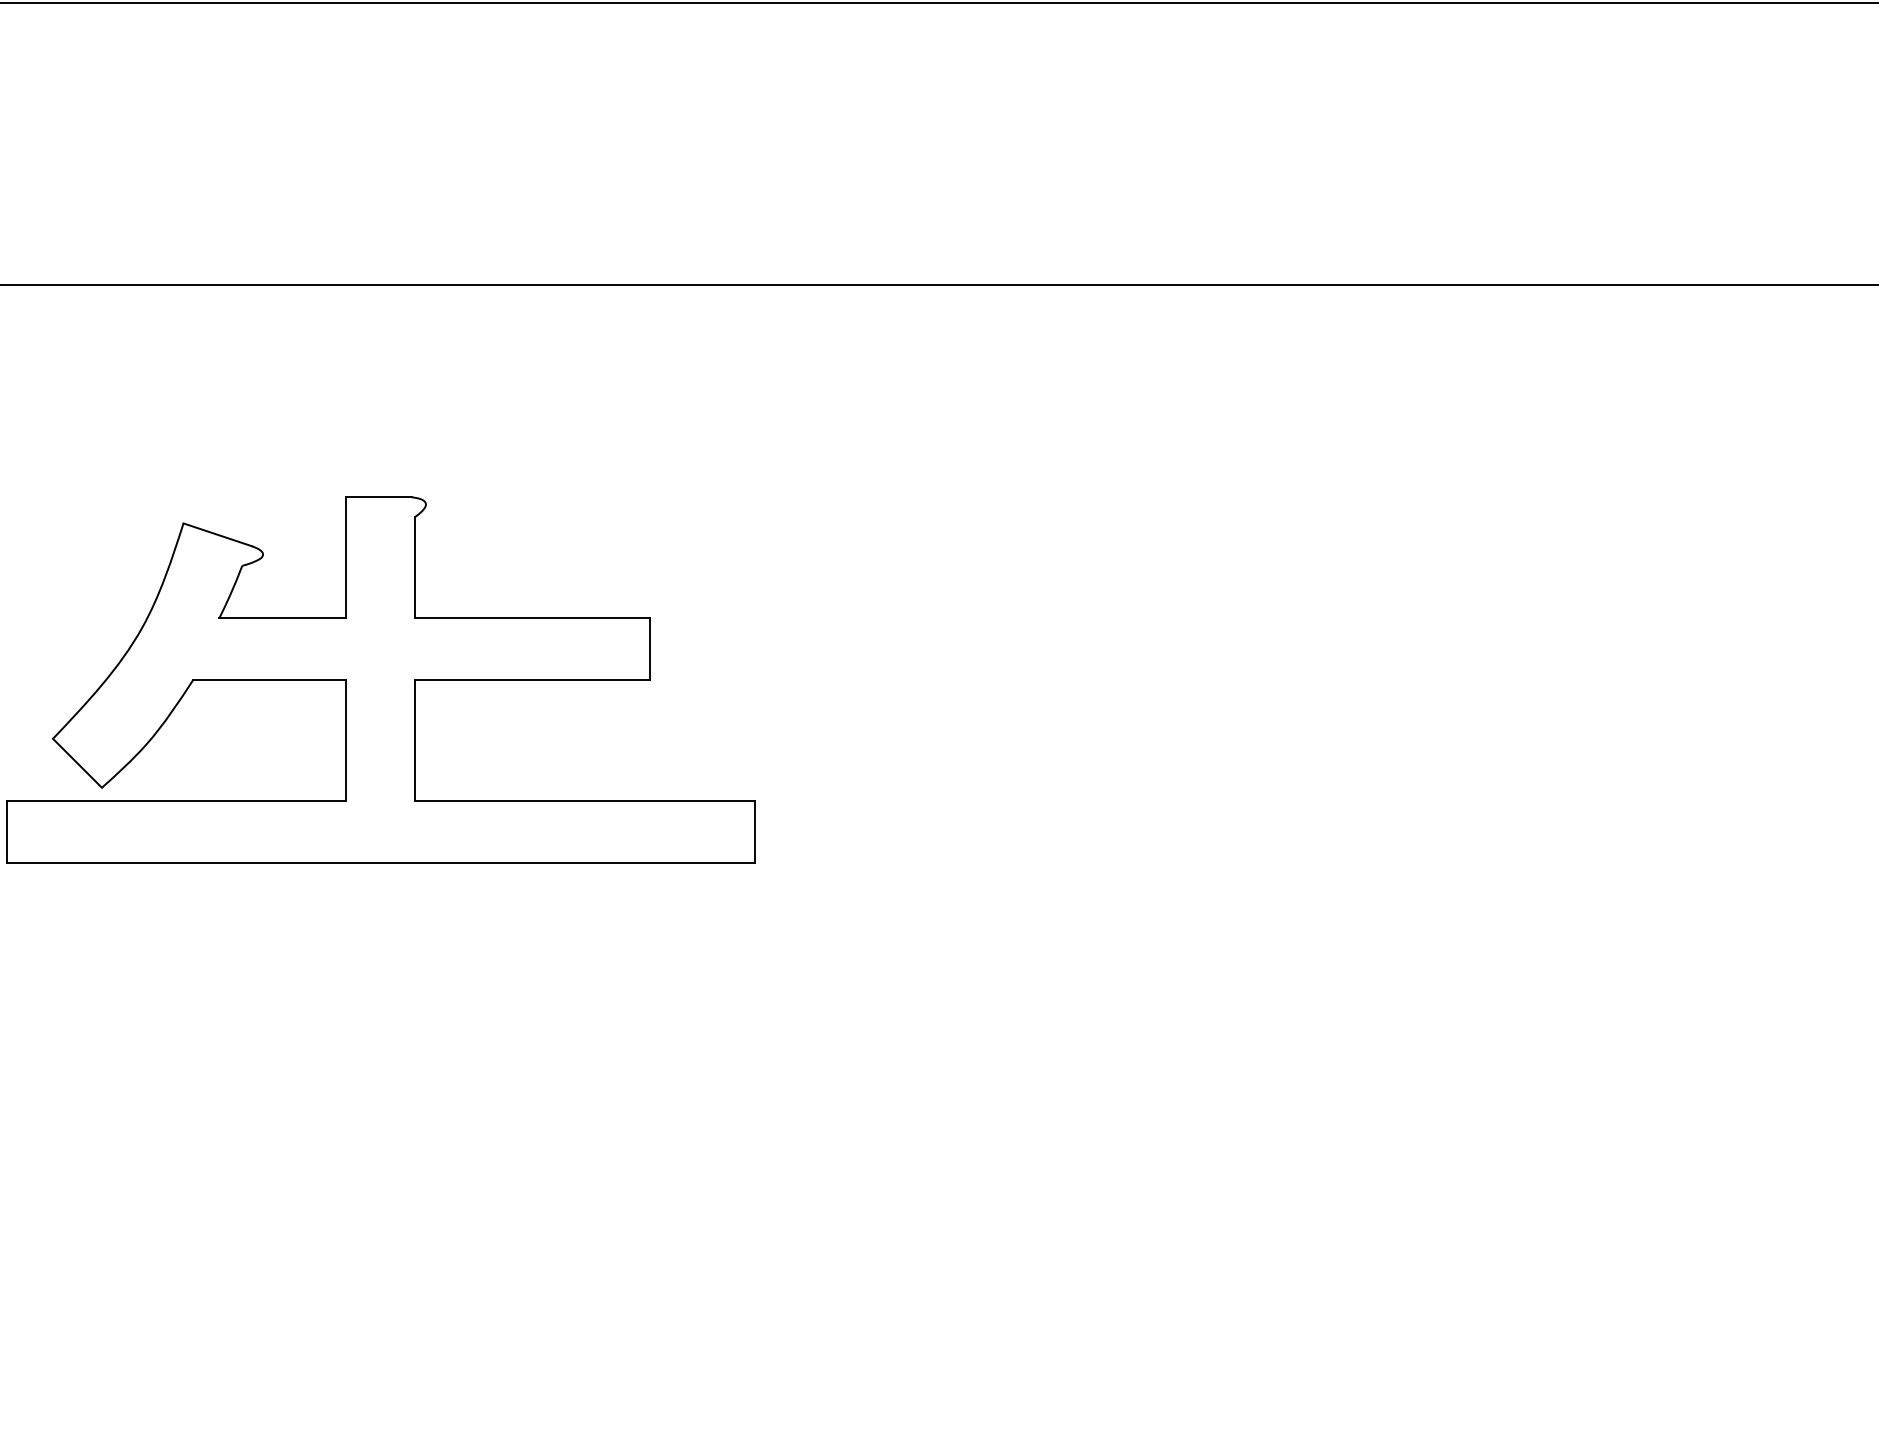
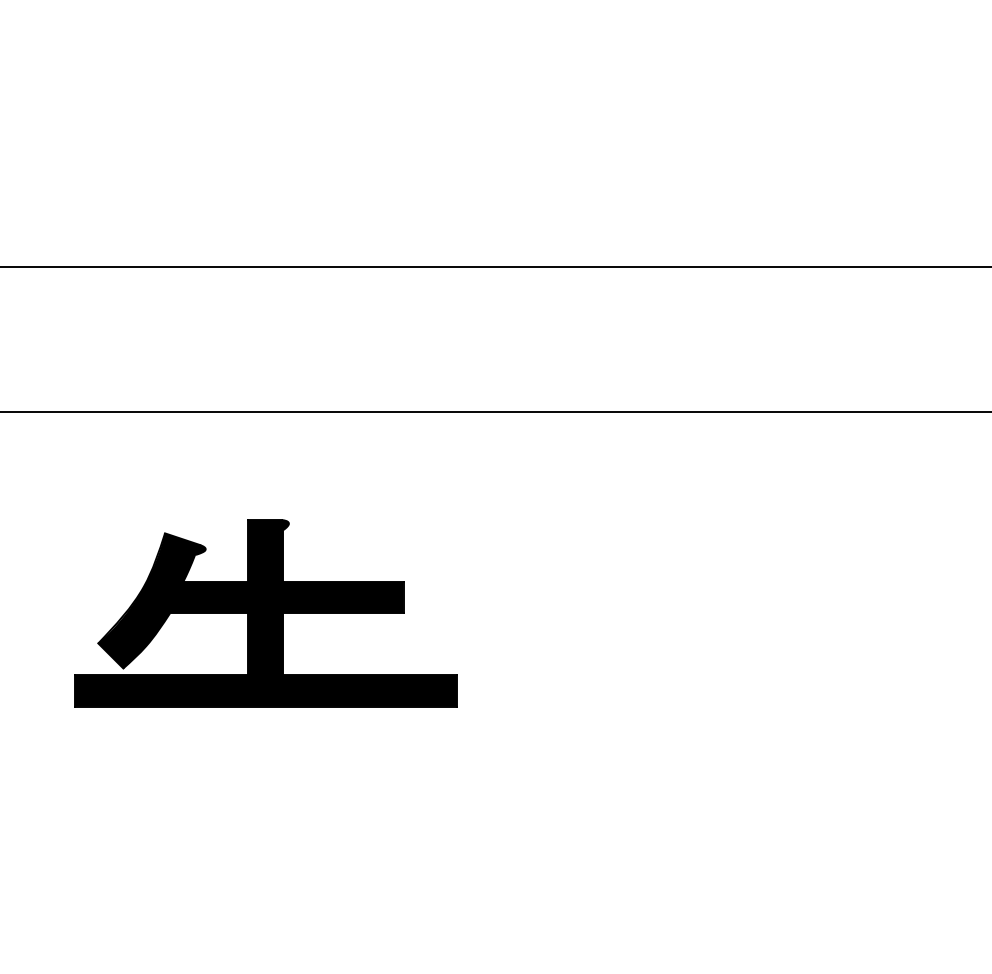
fill: (380, 680) -> (265, 613), added

